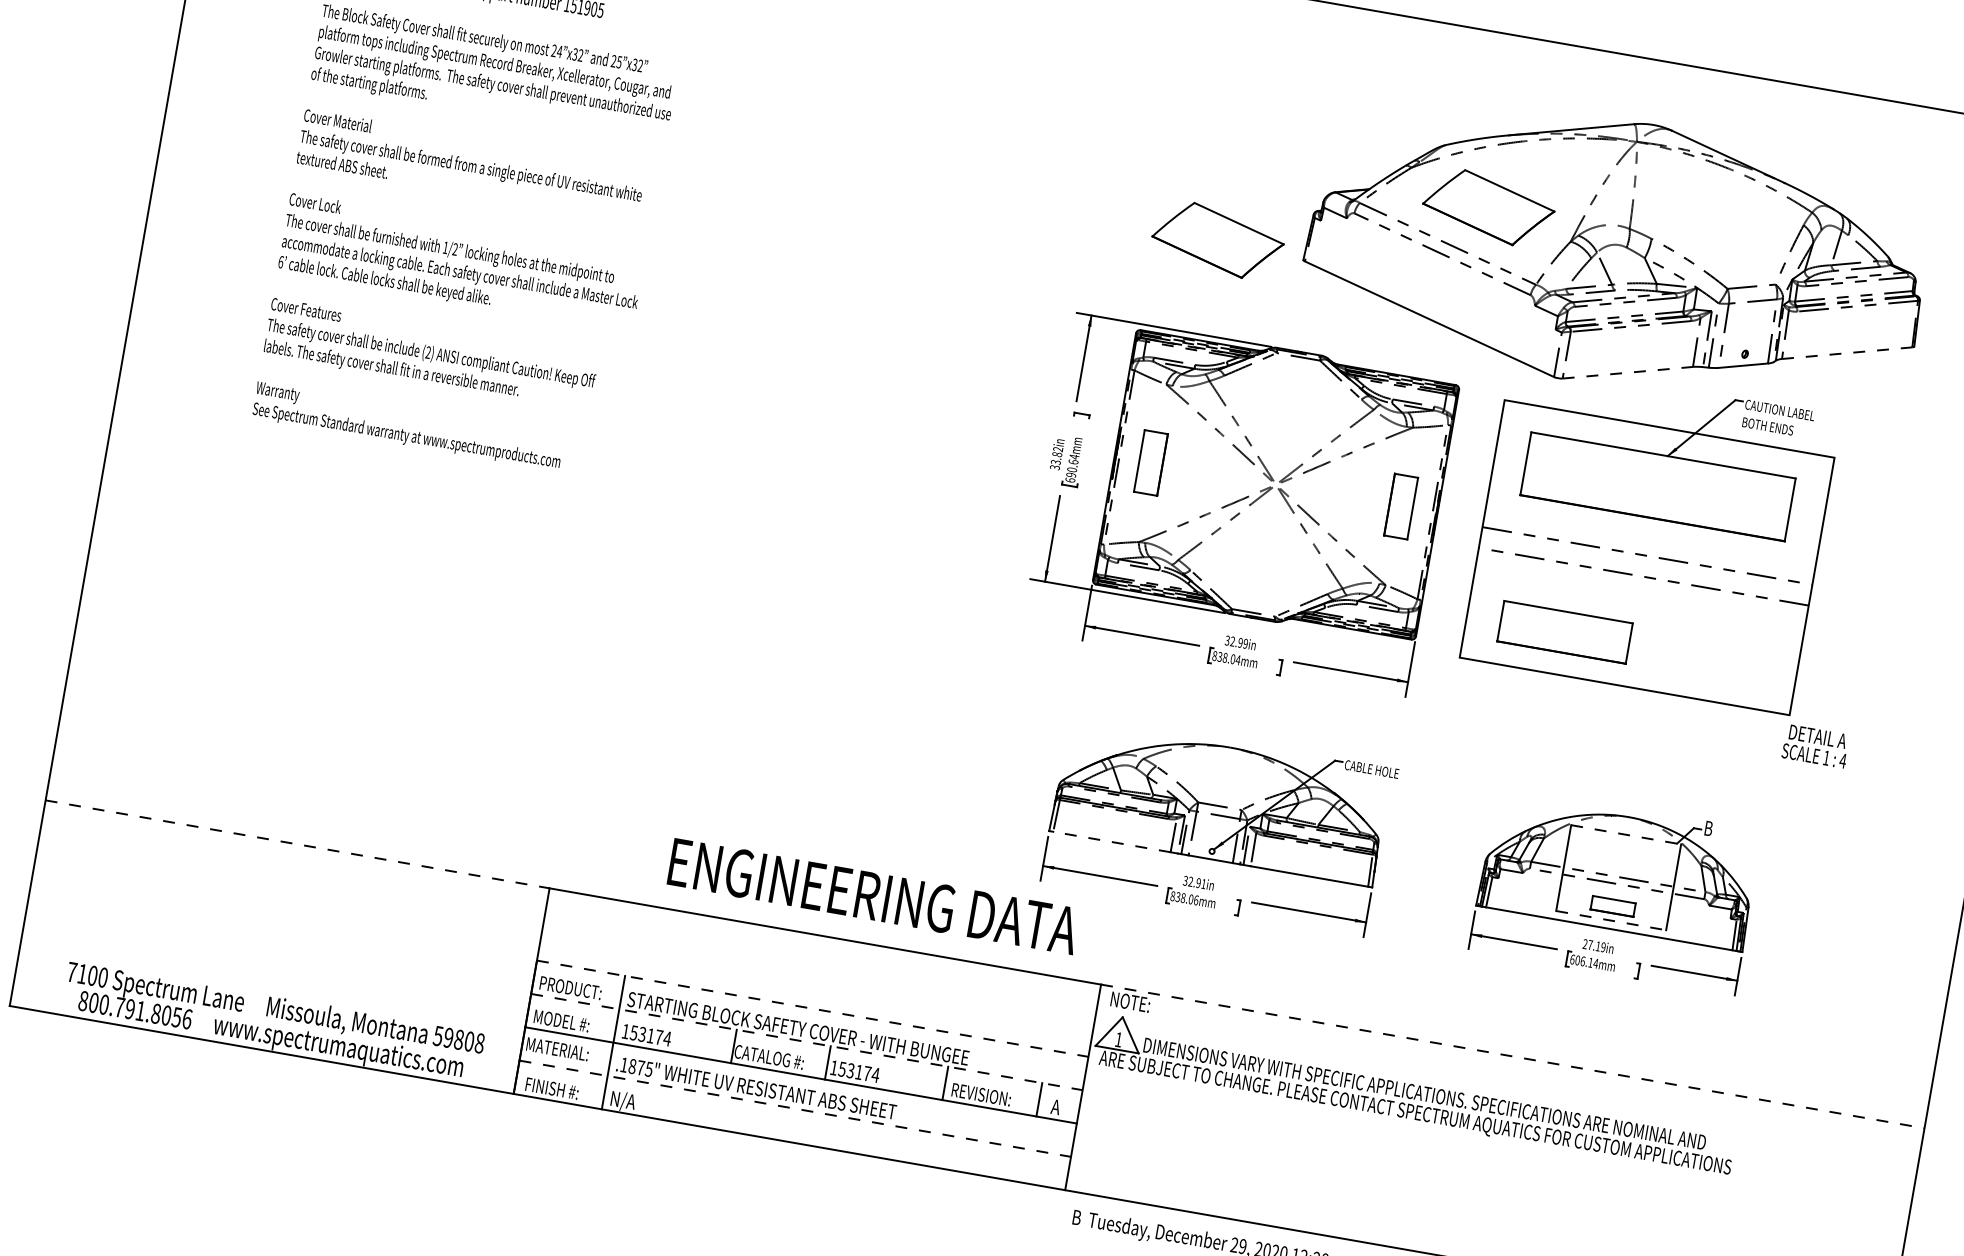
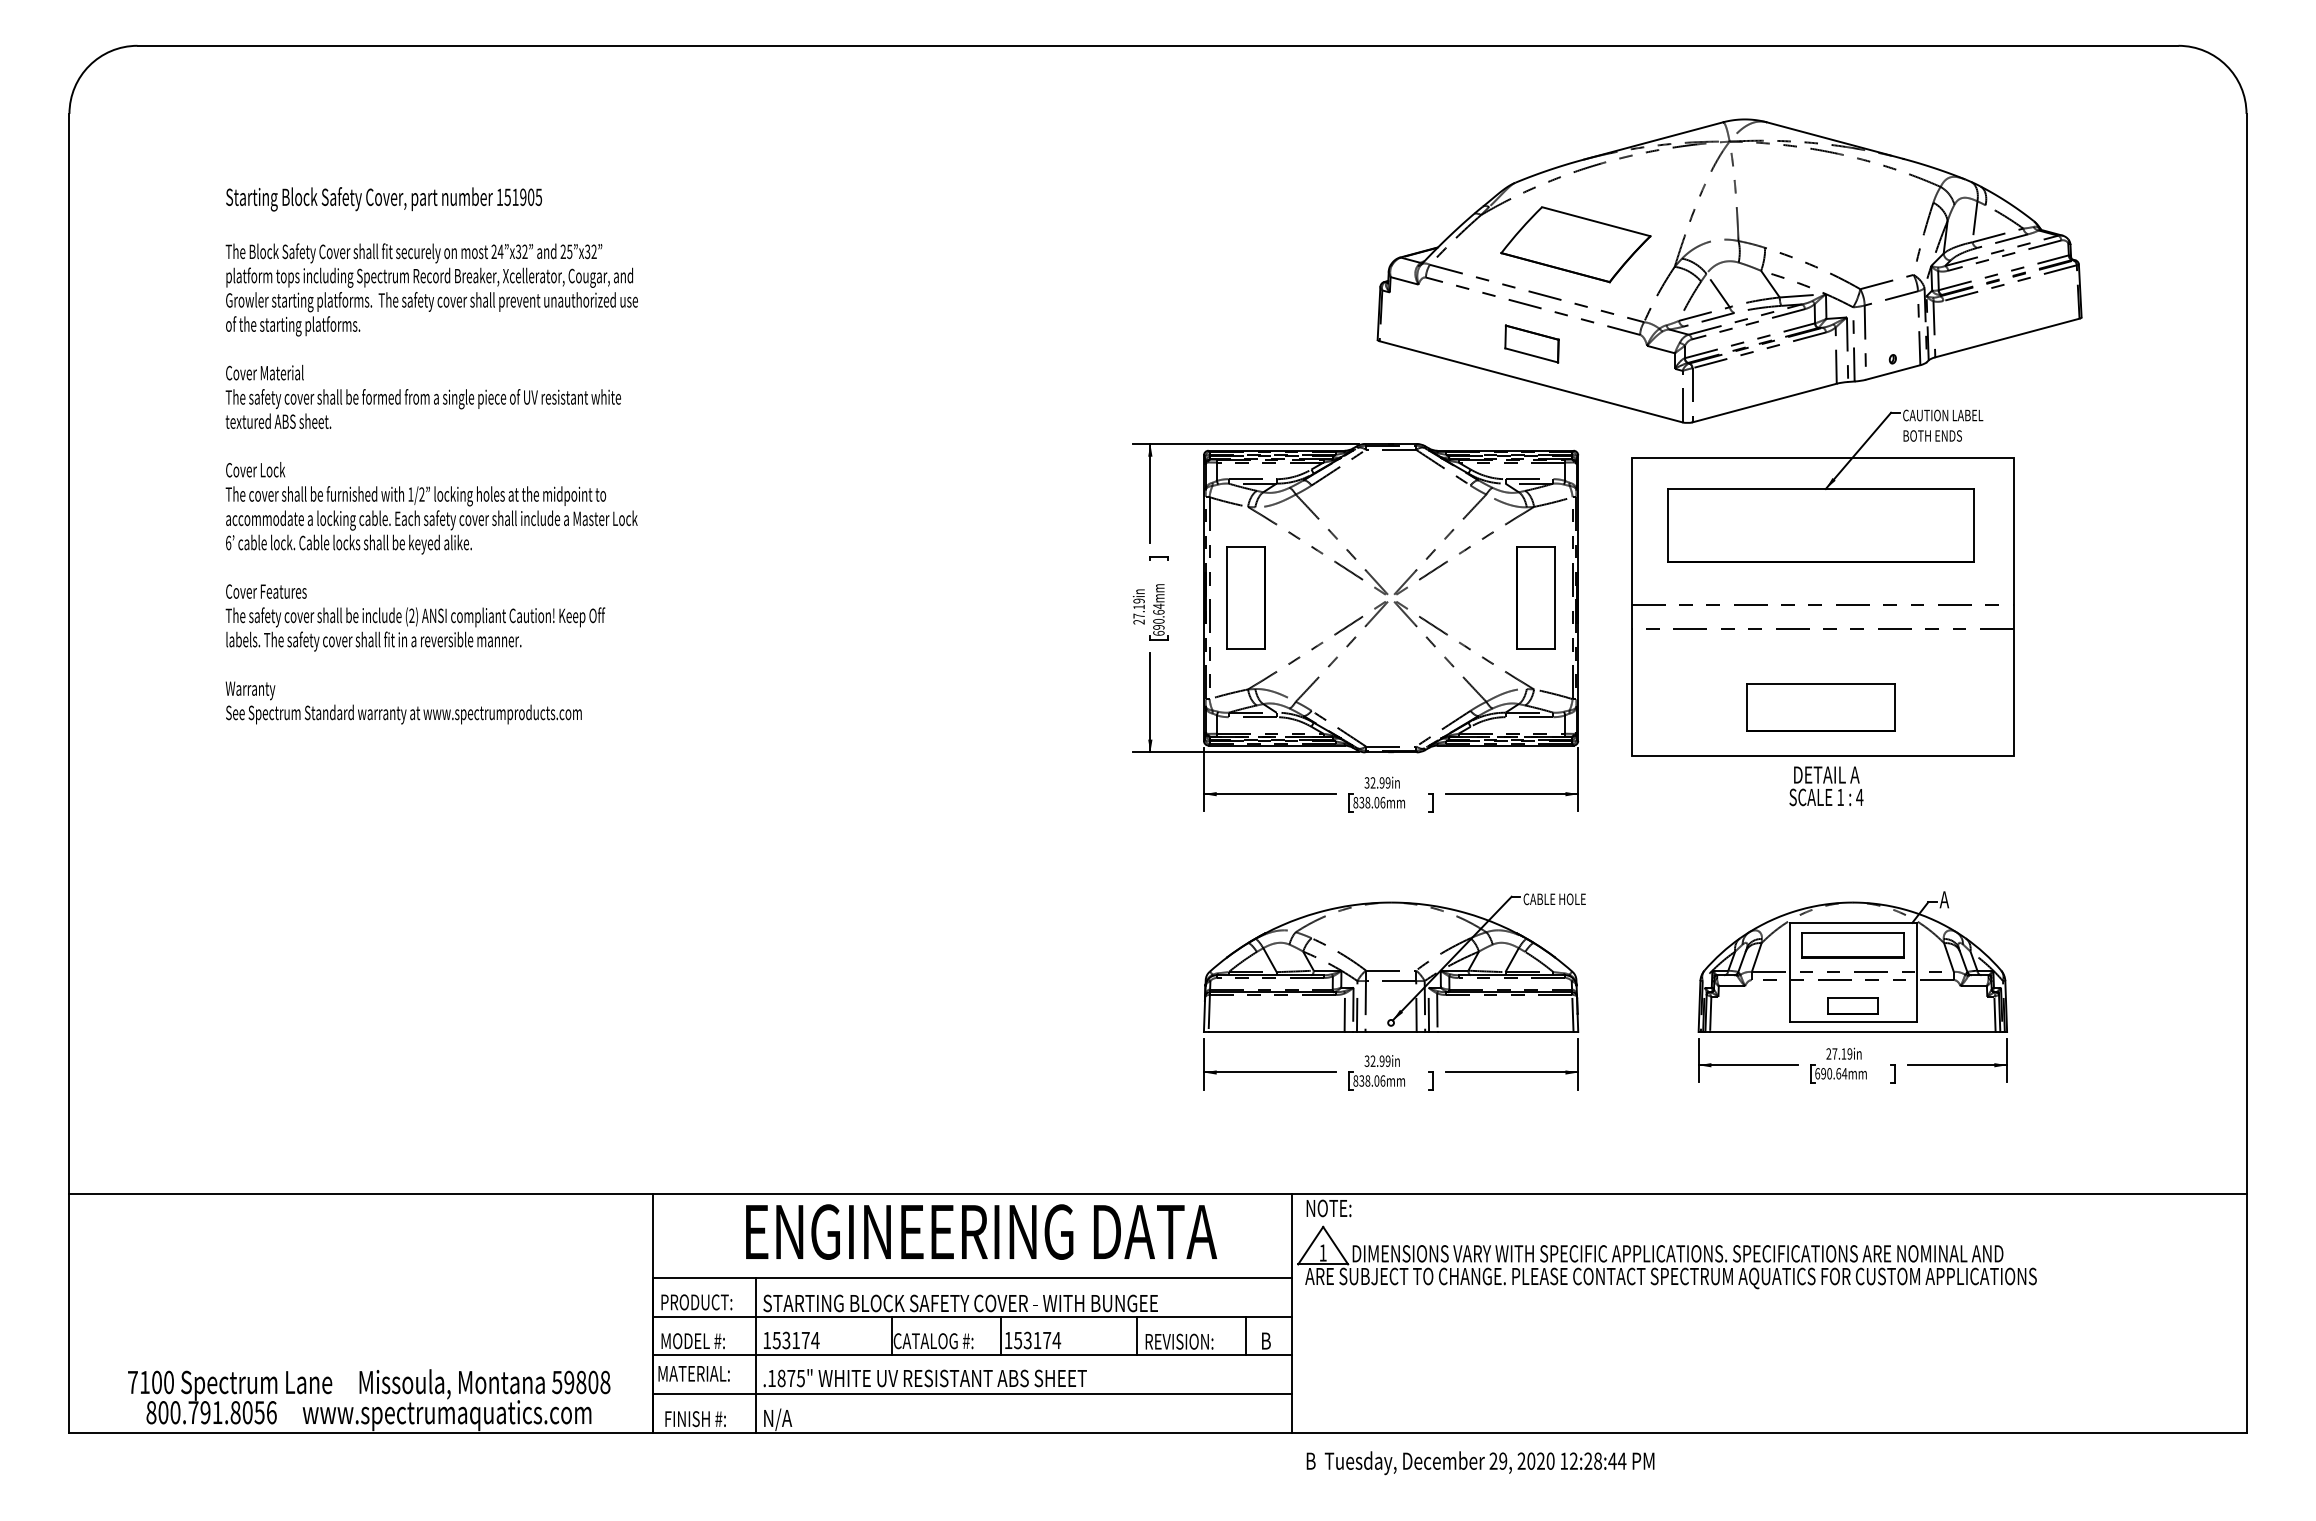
part: (1217, 240) -> (1277, 334), removed
part: (1435, 286) -> (1531, 343), added
line: (1847, 353) -> (2007, 338), dashed -> solid
line: (1627, 373) -> (1764, 403), dashed -> solid
text: (1056, 458) -> (1138, 611), 33.82in -> 27.19in
part: (1150, 462) -> (1245, 597), size x1.43
part: (1400, 506) -> (1535, 597), size x1.43
part: (1564, 632) -> (1820, 707), moved
text: (1237, 659) -> (1382, 802), 838.04mm -> 838.06mm
text: (1815, 746) -> (1826, 786), moved
text: (1708, 828) -> (1944, 899), B -> A
line: (1626, 834) -> (1853, 922), dashed -> solid
line: (1111, 841) -> (1276, 1031), dashed -> solid
line: (297, 844) -> (361, 1194), dashed -> solid
part: (1621, 854) -> (1852, 945), added
text: (1203, 883) -> (1387, 1060), 32.91in -> 32.99in
text: (873, 896) -> (981, 1231), moved
line: (1611, 920) -> (1853, 1022), dashed -> solid
text: (1584, 961) -> (1831, 1073), 606.14mm -> 690.64mm
line: (813, 1009) -> (973, 1278), dashed -> solid
line: (807, 1041) -> (973, 1316), dashed -> solid
line: (1512, 1056) -> (1769, 1194), dashed -> solid
text: (1055, 1106) -> (1265, 1340), A -> B
line: (795, 1109) -> (973, 1394), dashed -> solid

